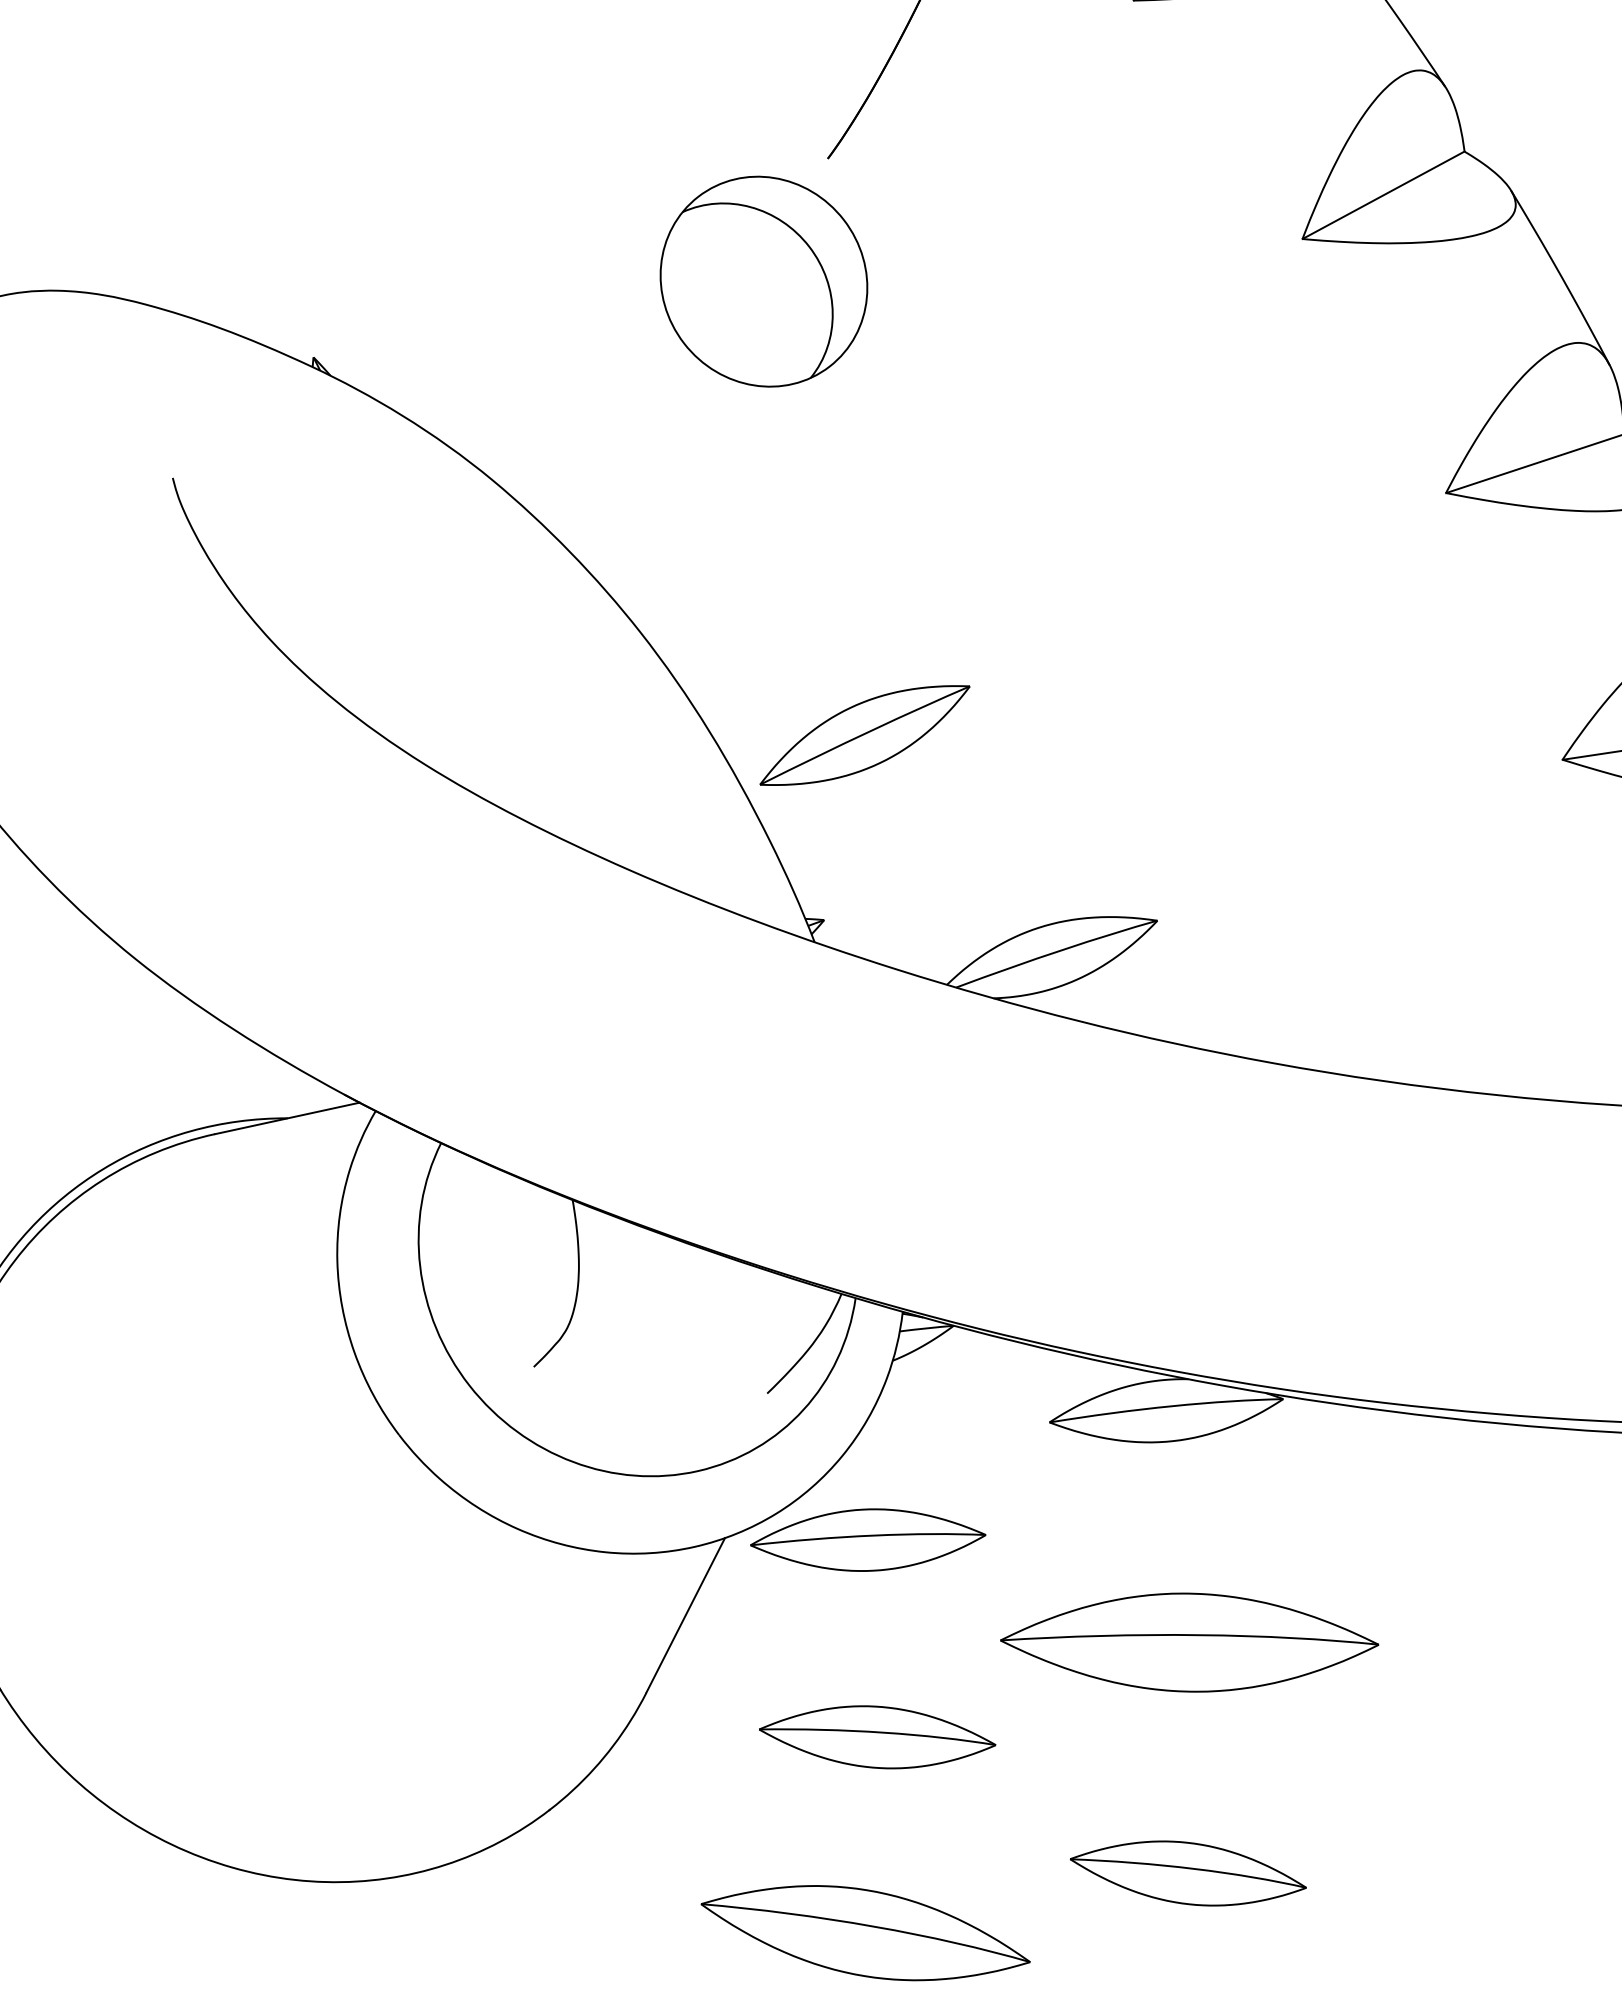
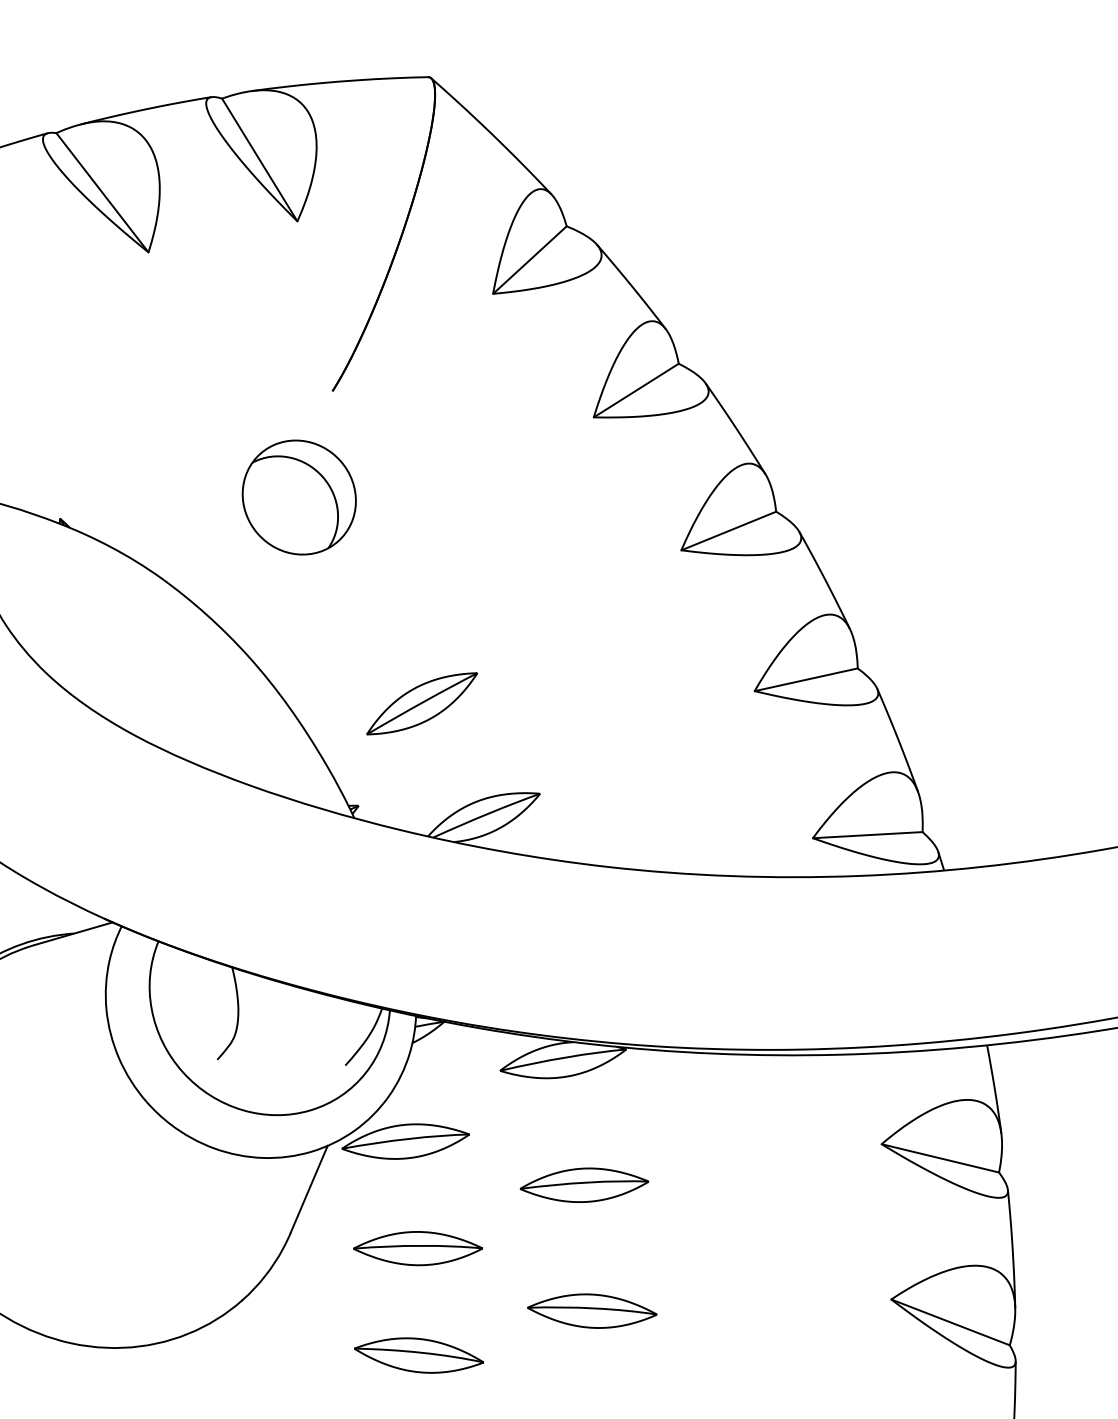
part: (762, 281) -> (298, 497), moved
part: (863, 734) -> (421, 703), moved
part: (1189, 1640) -> (584, 1184), size x0.62
part: (866, 1933) -> (419, 1355), size x0.71

